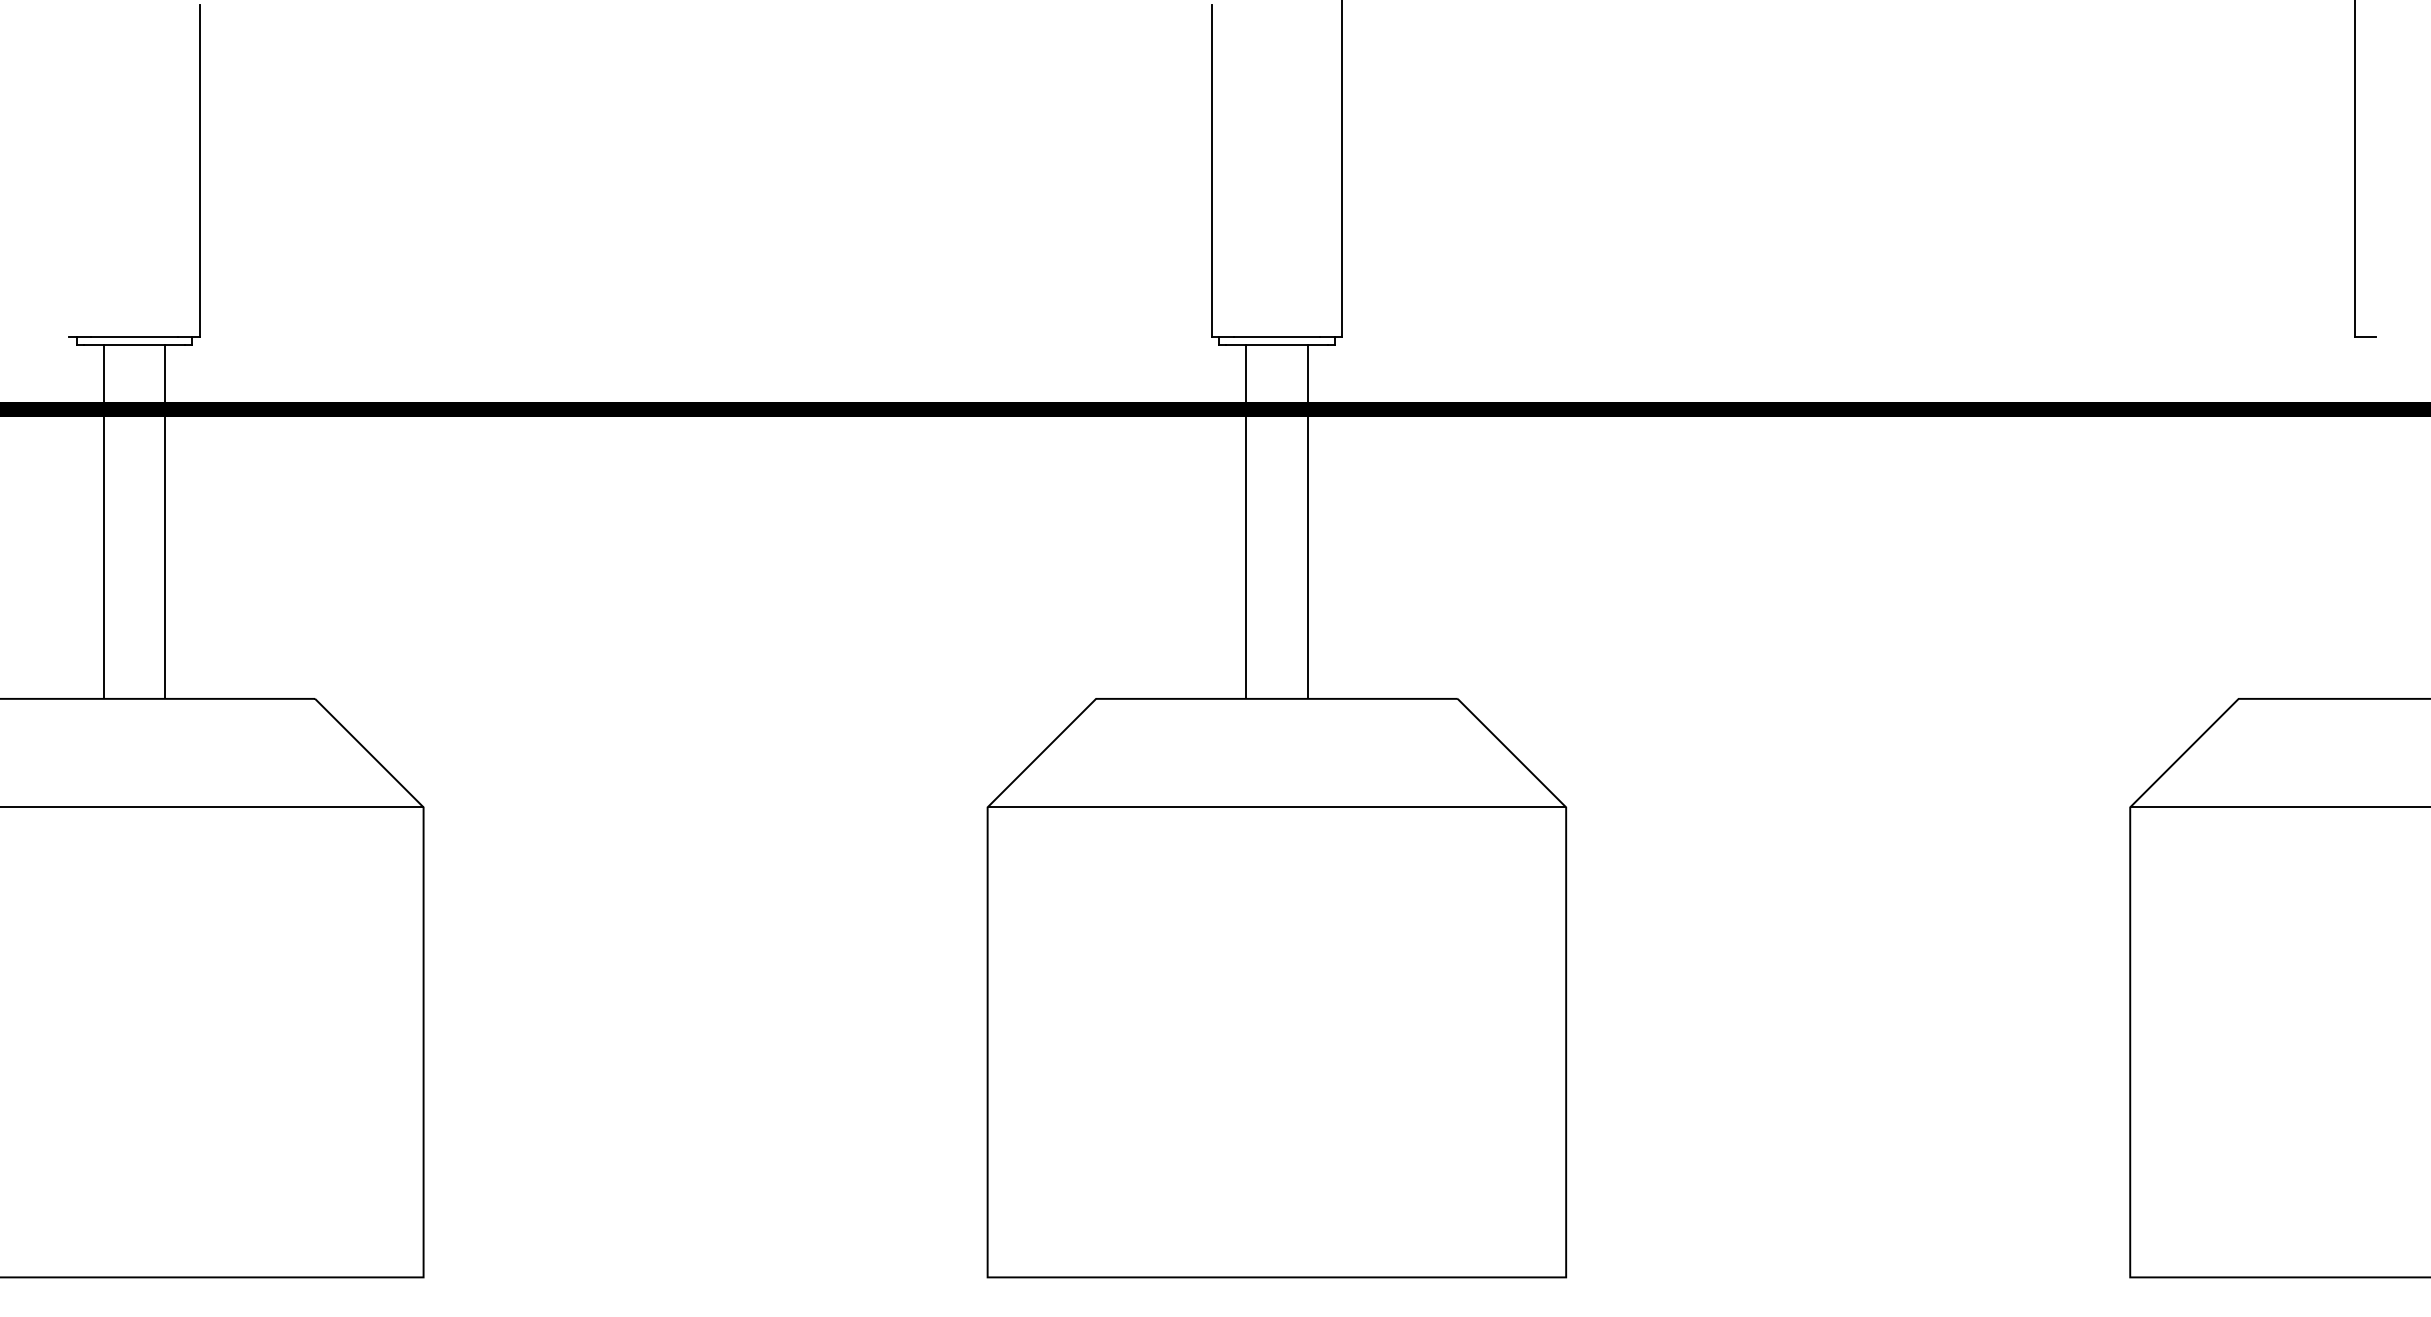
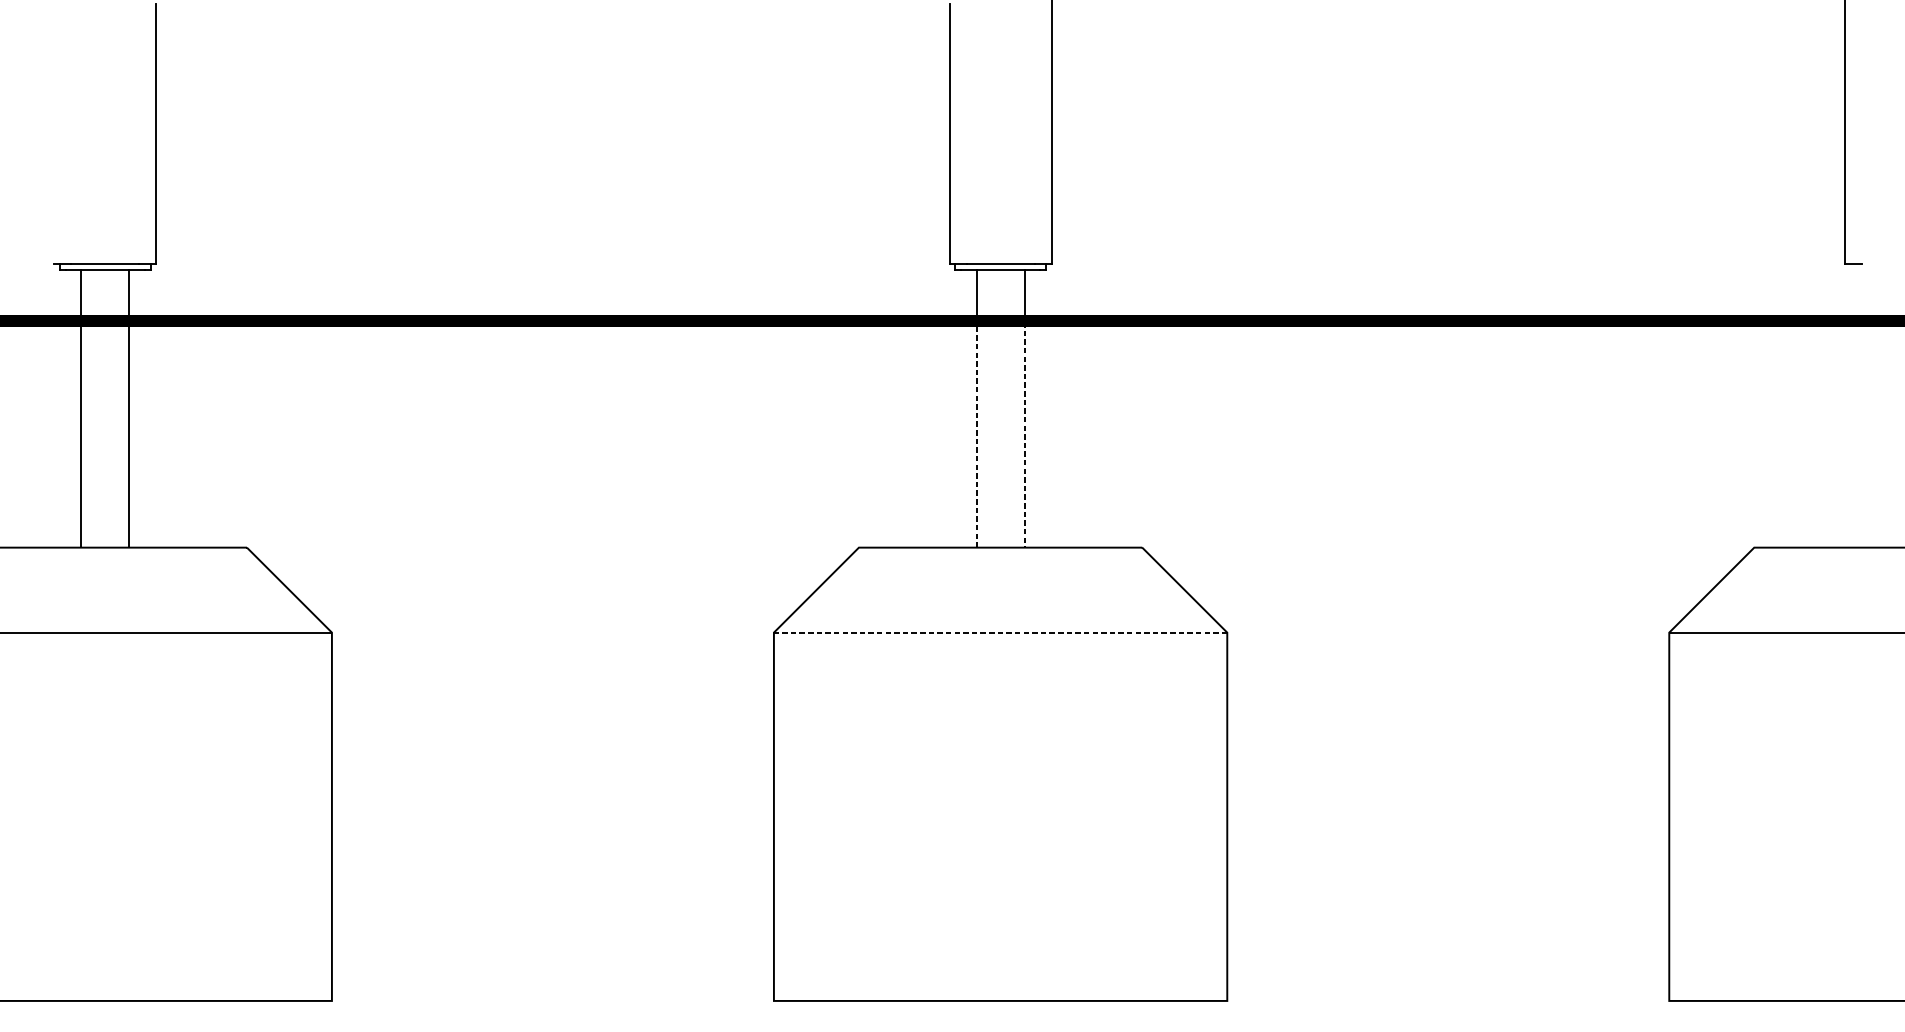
line: (1276, 409) -> (1000, 320), solid -> dashed
line: (1276, 807) -> (1000, 632), solid -> dashed

